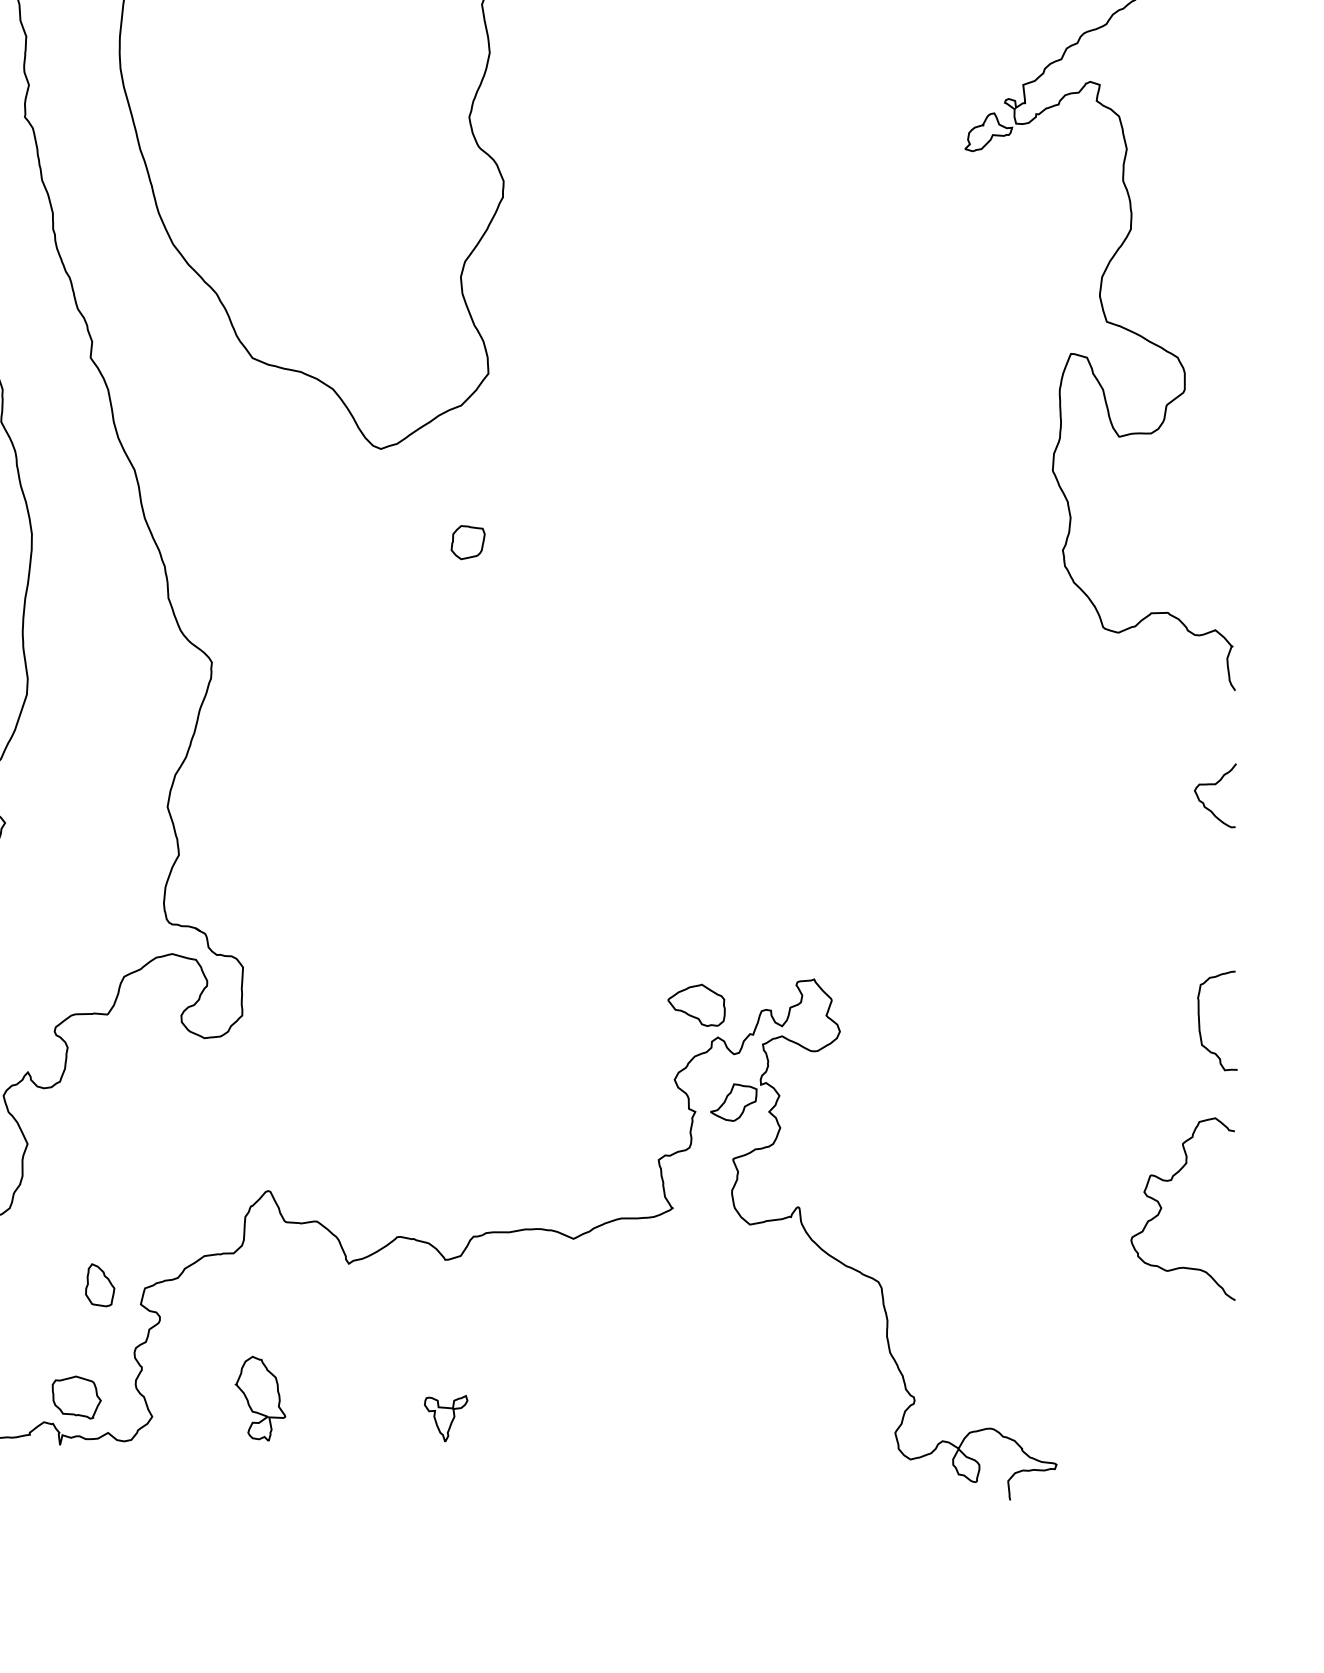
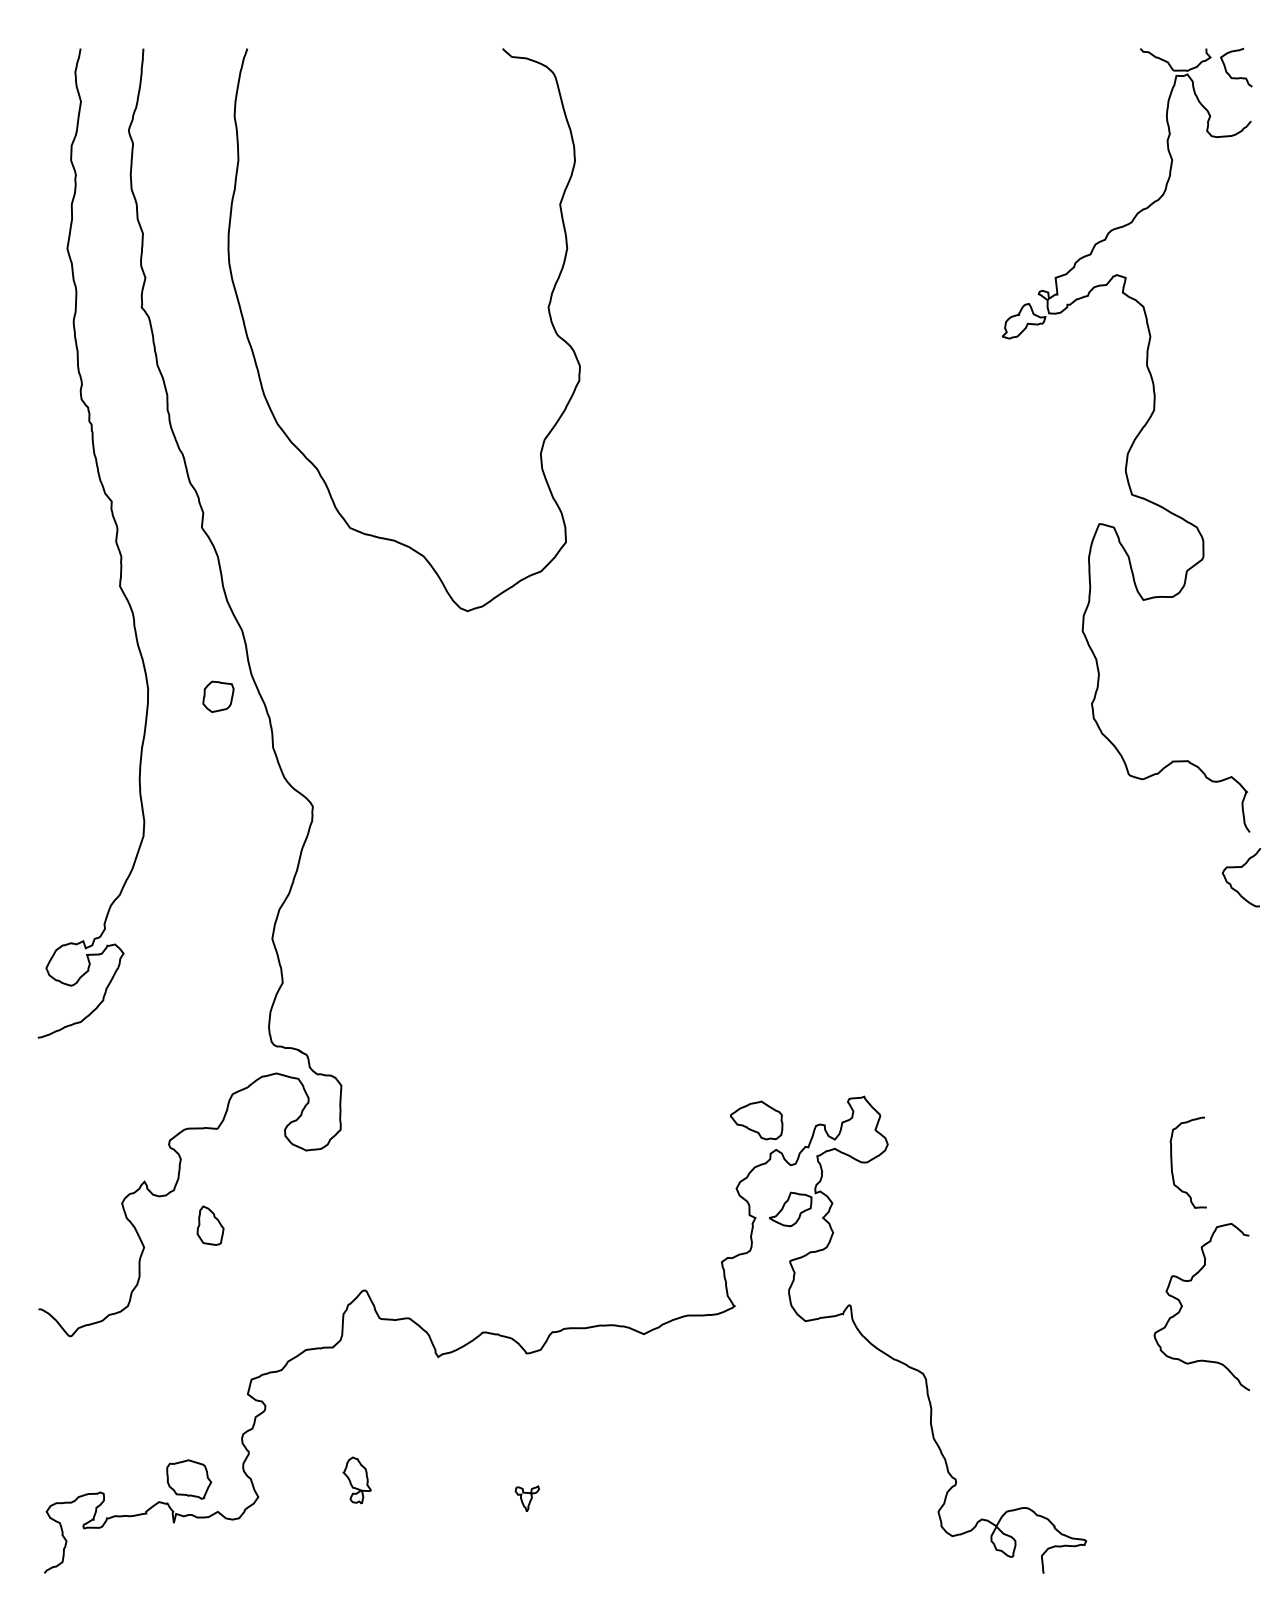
part: (468, 542) -> (218, 696), moved
curve: (1215, 784) -> (1241, 867), moved
curve: (1200, 1020) -> (1172, 1162), moved
part: (100, 1285) -> (210, 1225), moved
part: (259, 1398) -> (356, 1480), size x0.6
part: (446, 1418) -> (527, 1498), size x0.6

